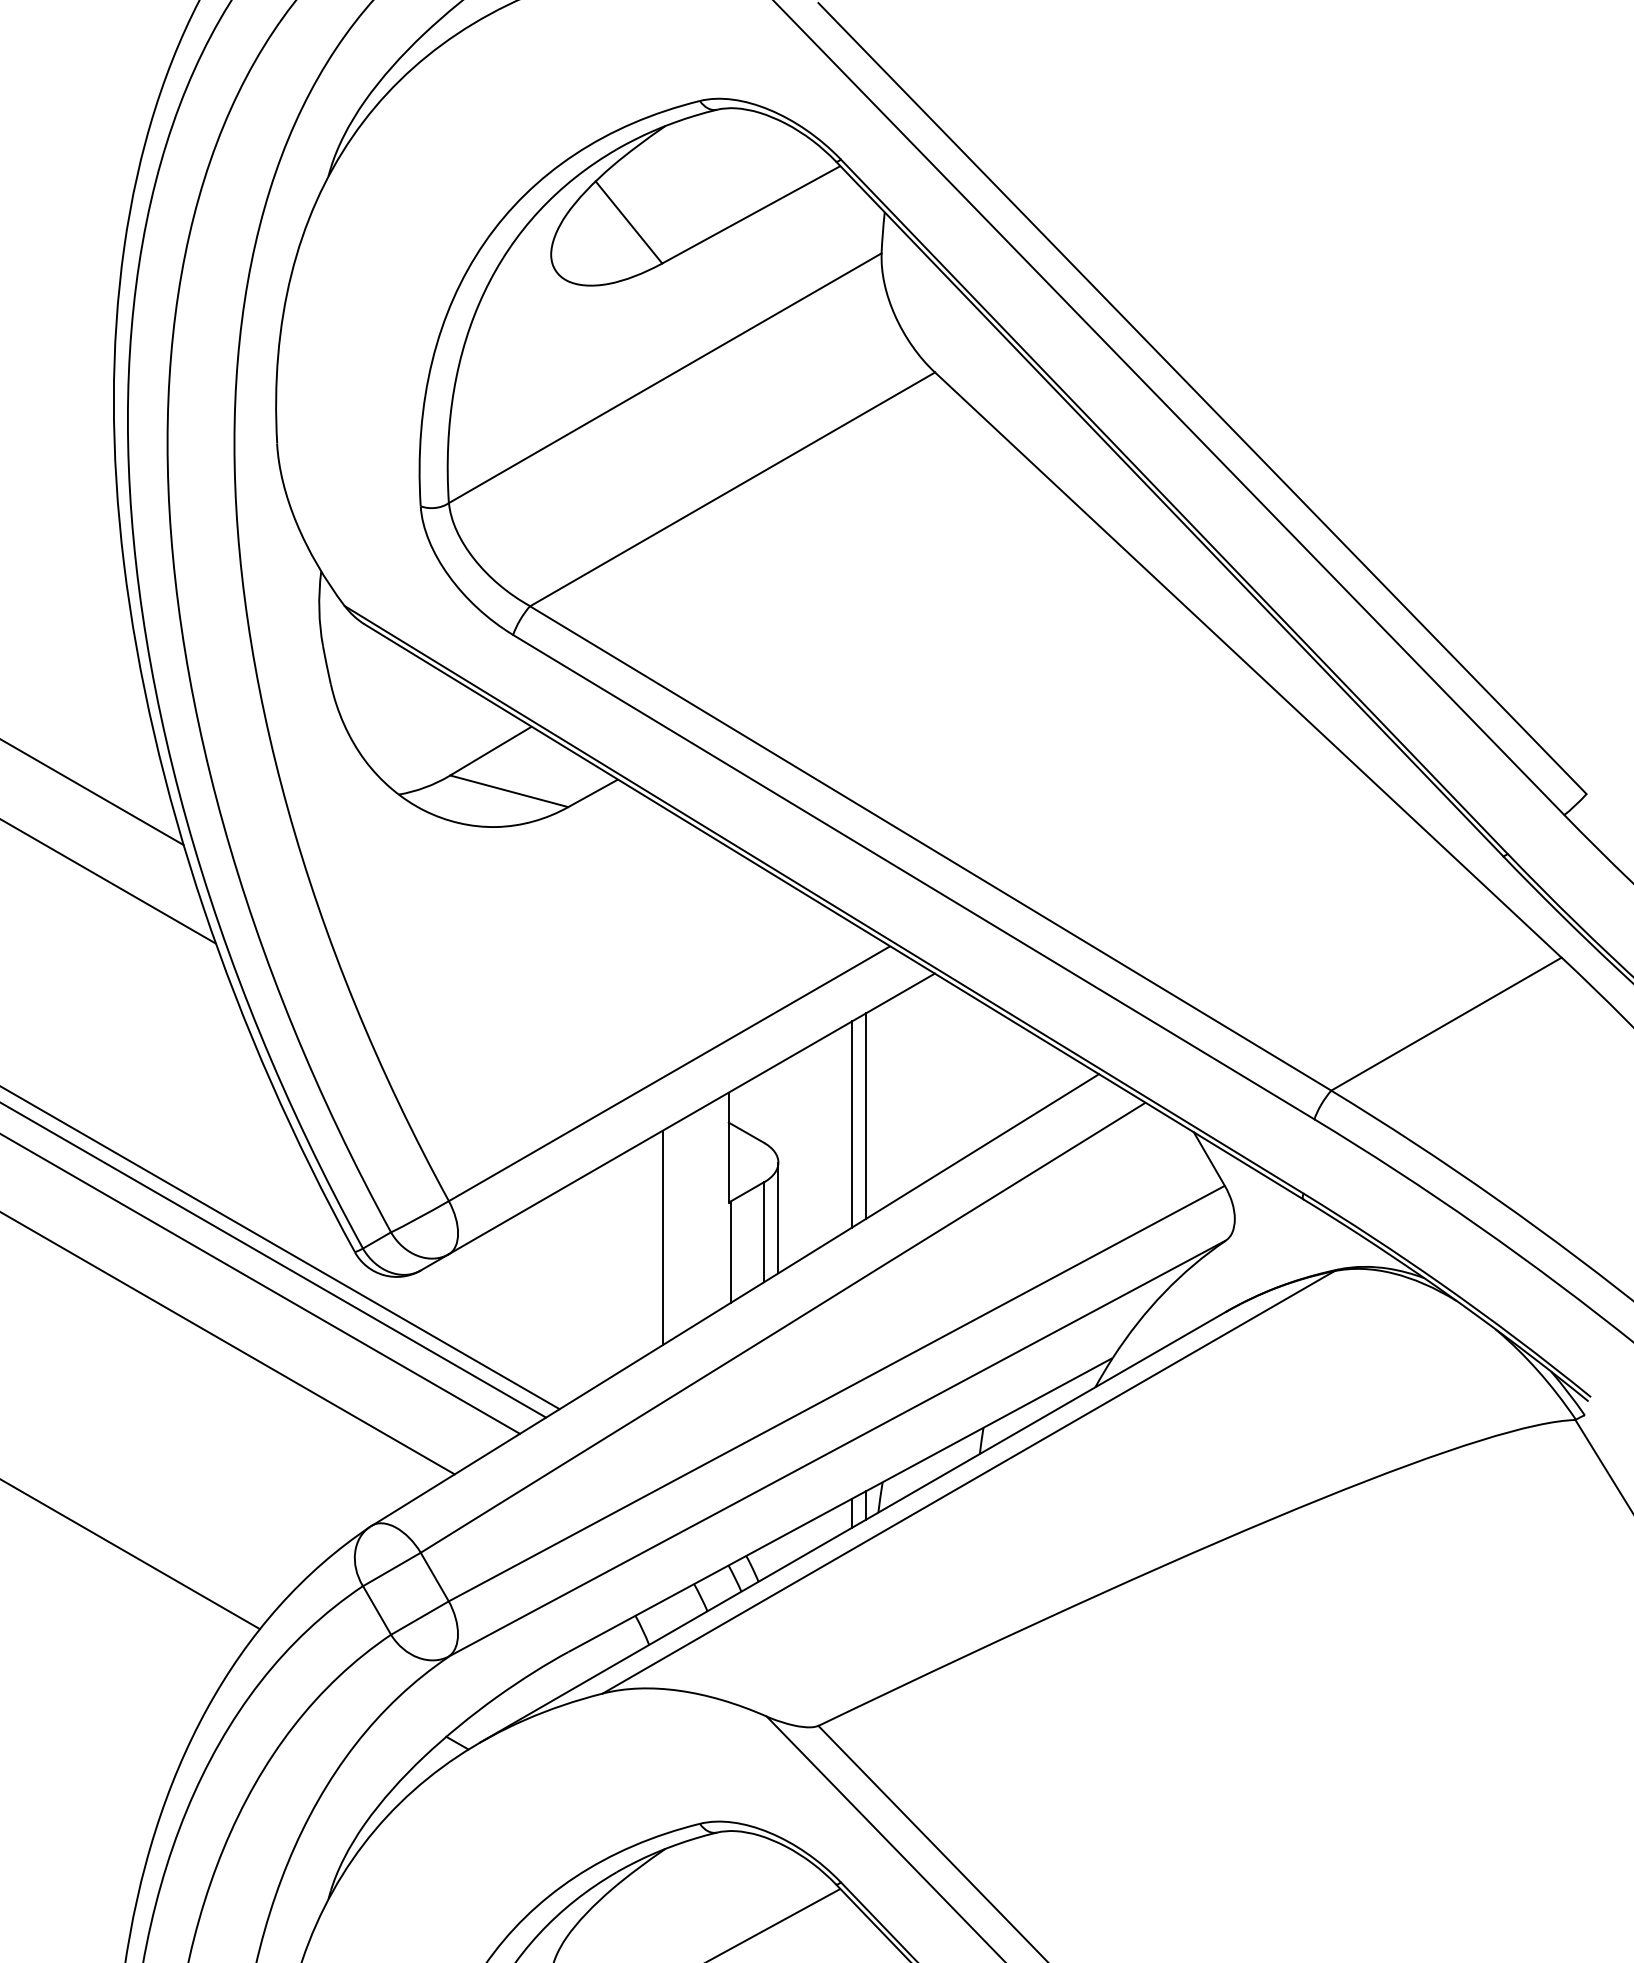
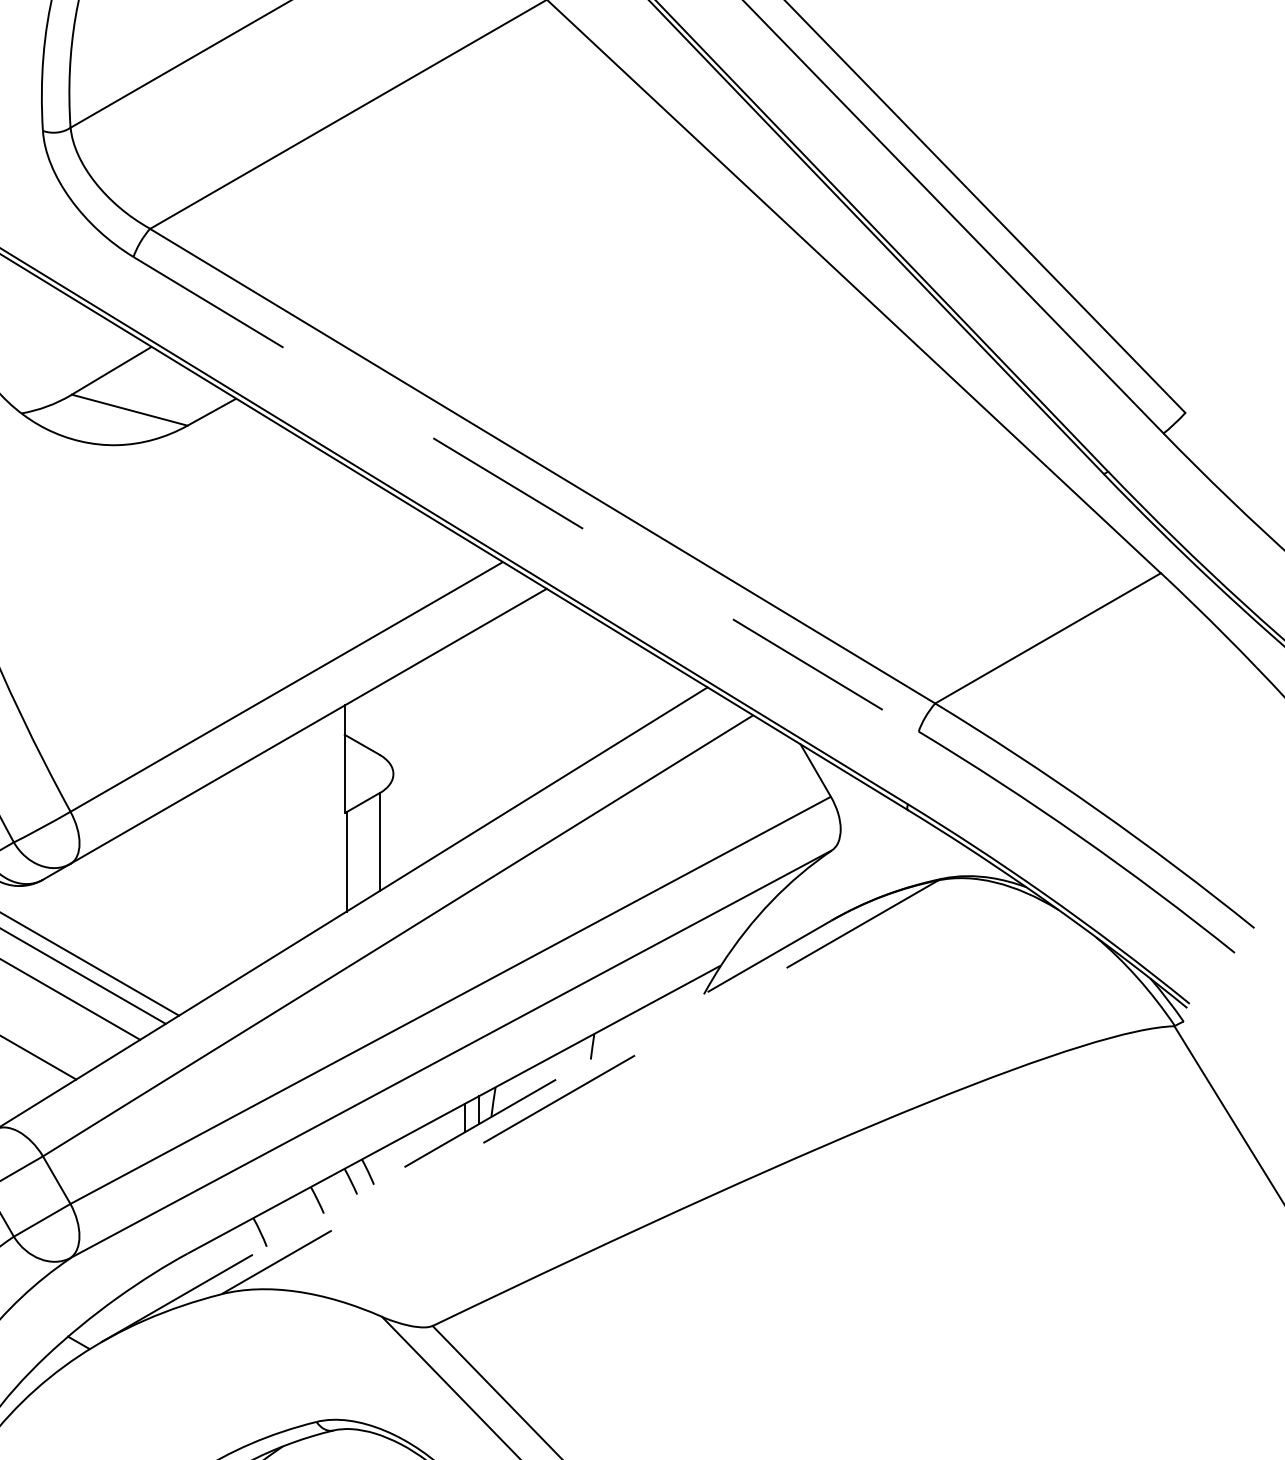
line: (914, 877) -> (526, 494), solid -> dashed
line: (865, 1116) -> (478, 728), removed
line: (851, 1124) -> (465, 736), removed
line: (778, 1217) -> (393, 827), removed
line: (662, 1237) -> (279, 847), removed
line: (968, 1482) -> (579, 1087), solid -> dashed
line: (853, 1527) -> (467, 1131), solid -> dashed

